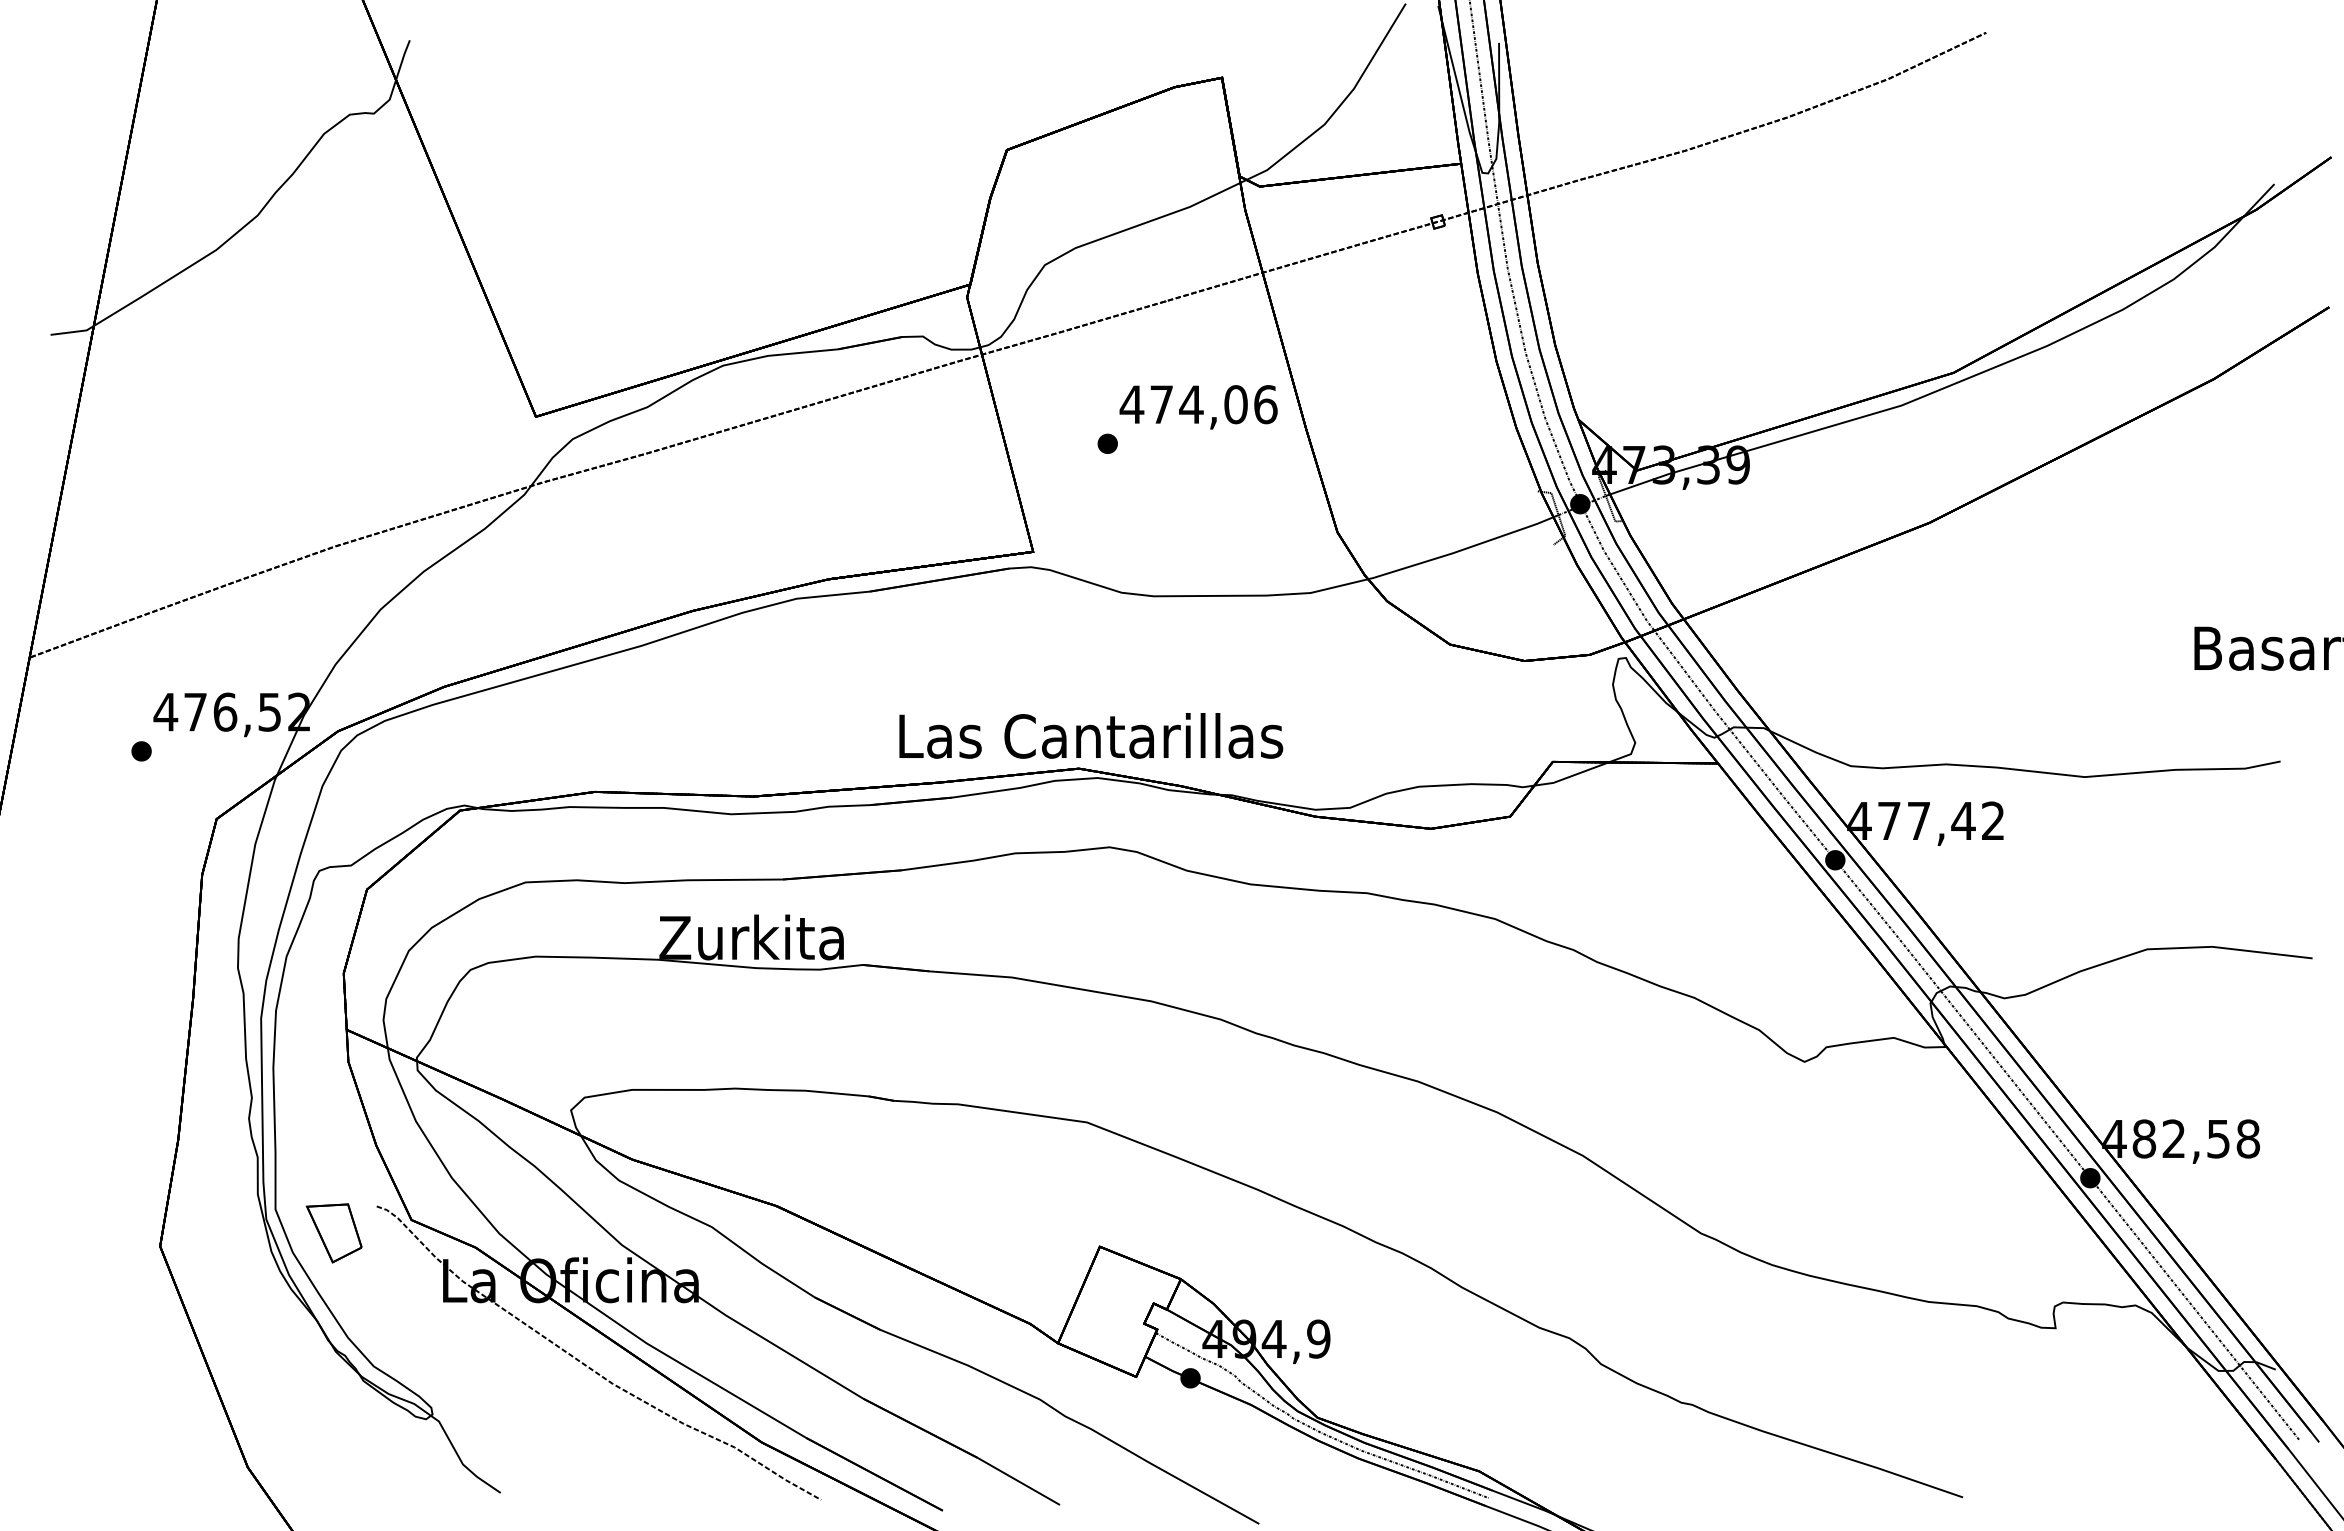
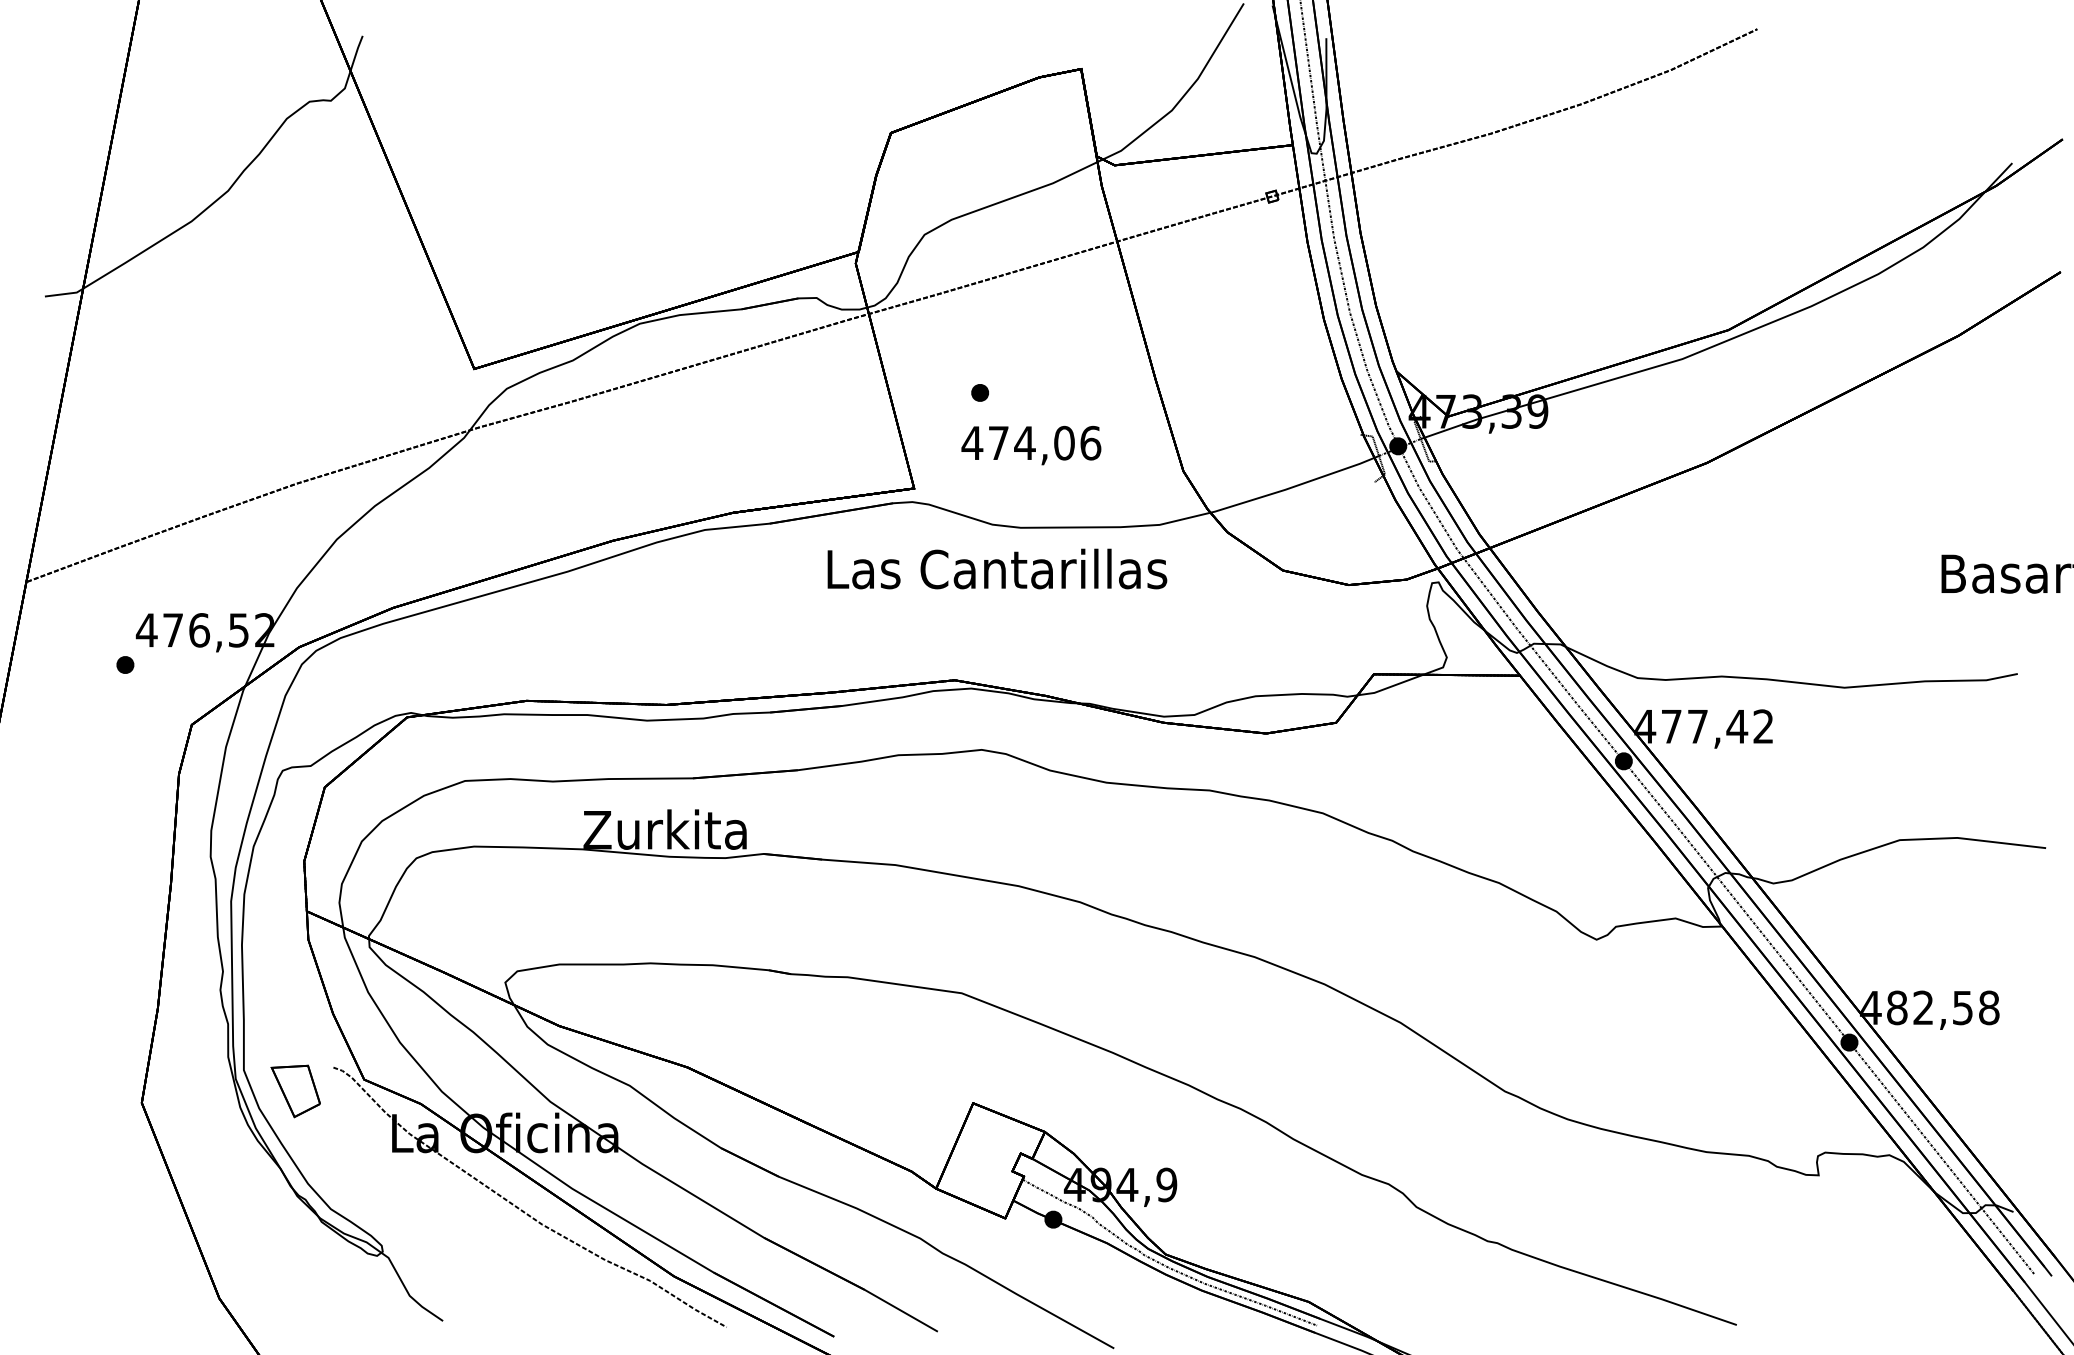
text: (1198, 407) -> (1031, 445), moved
text: (1091, 735) -> (997, 568), moved

